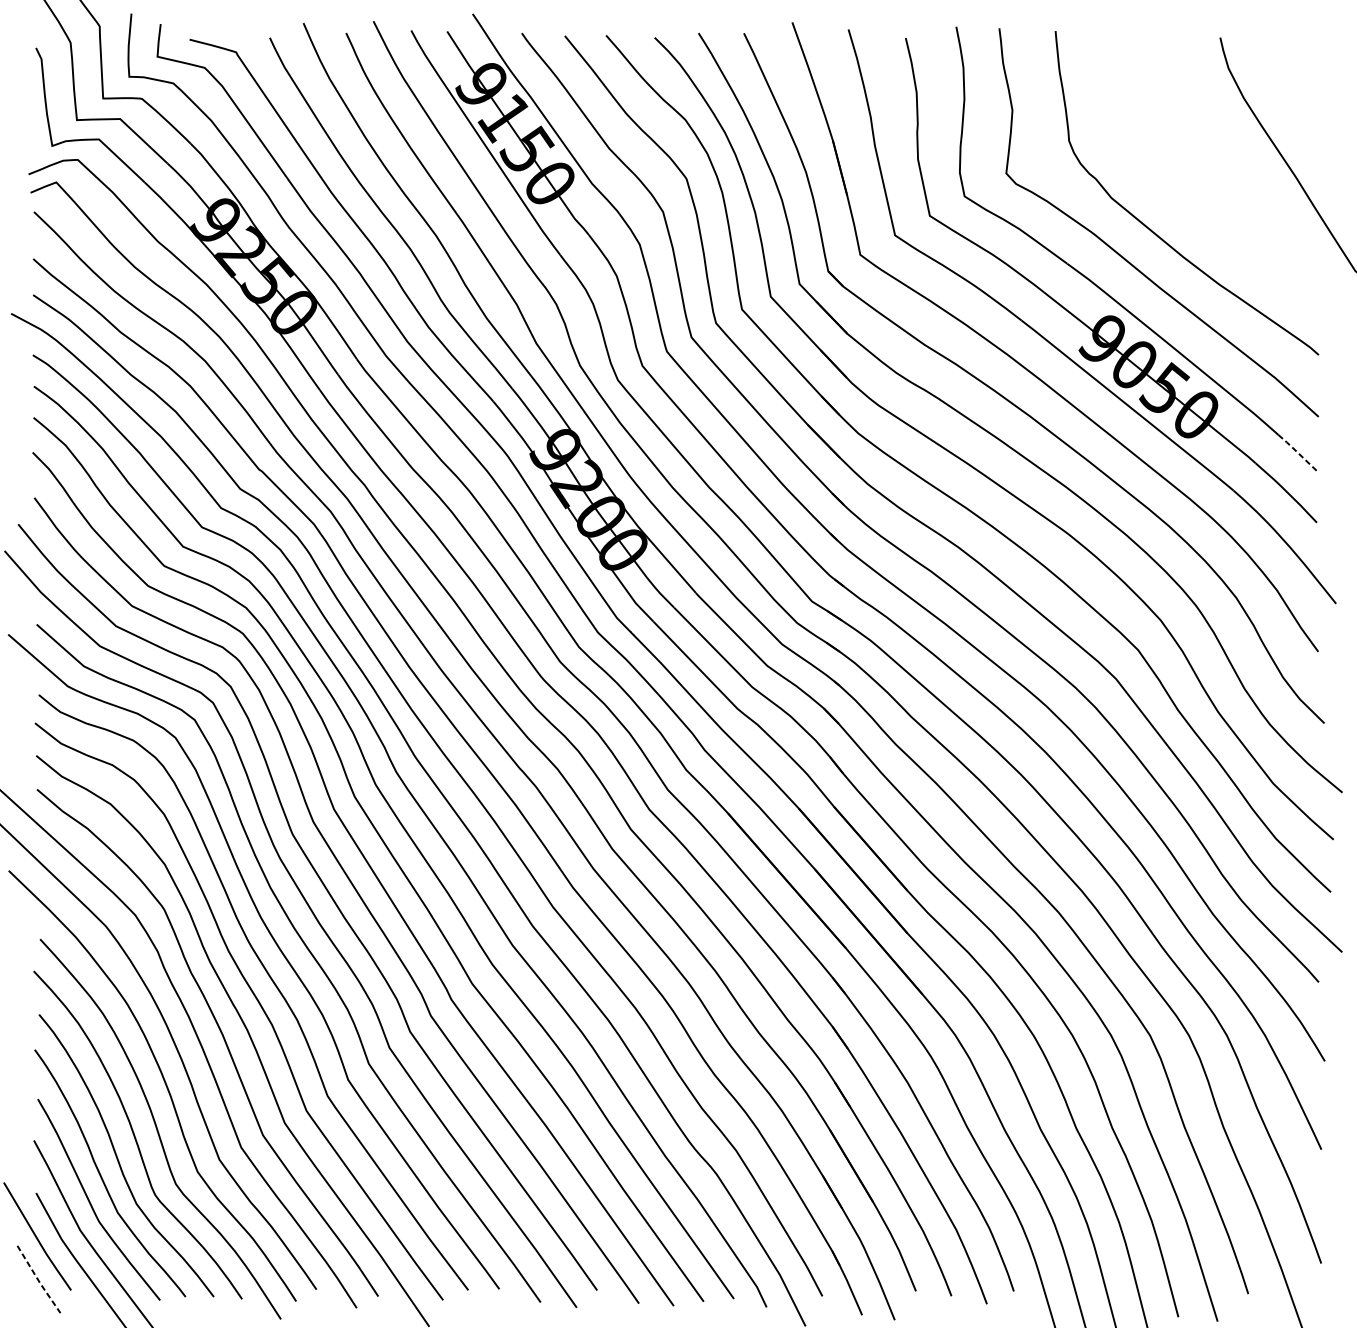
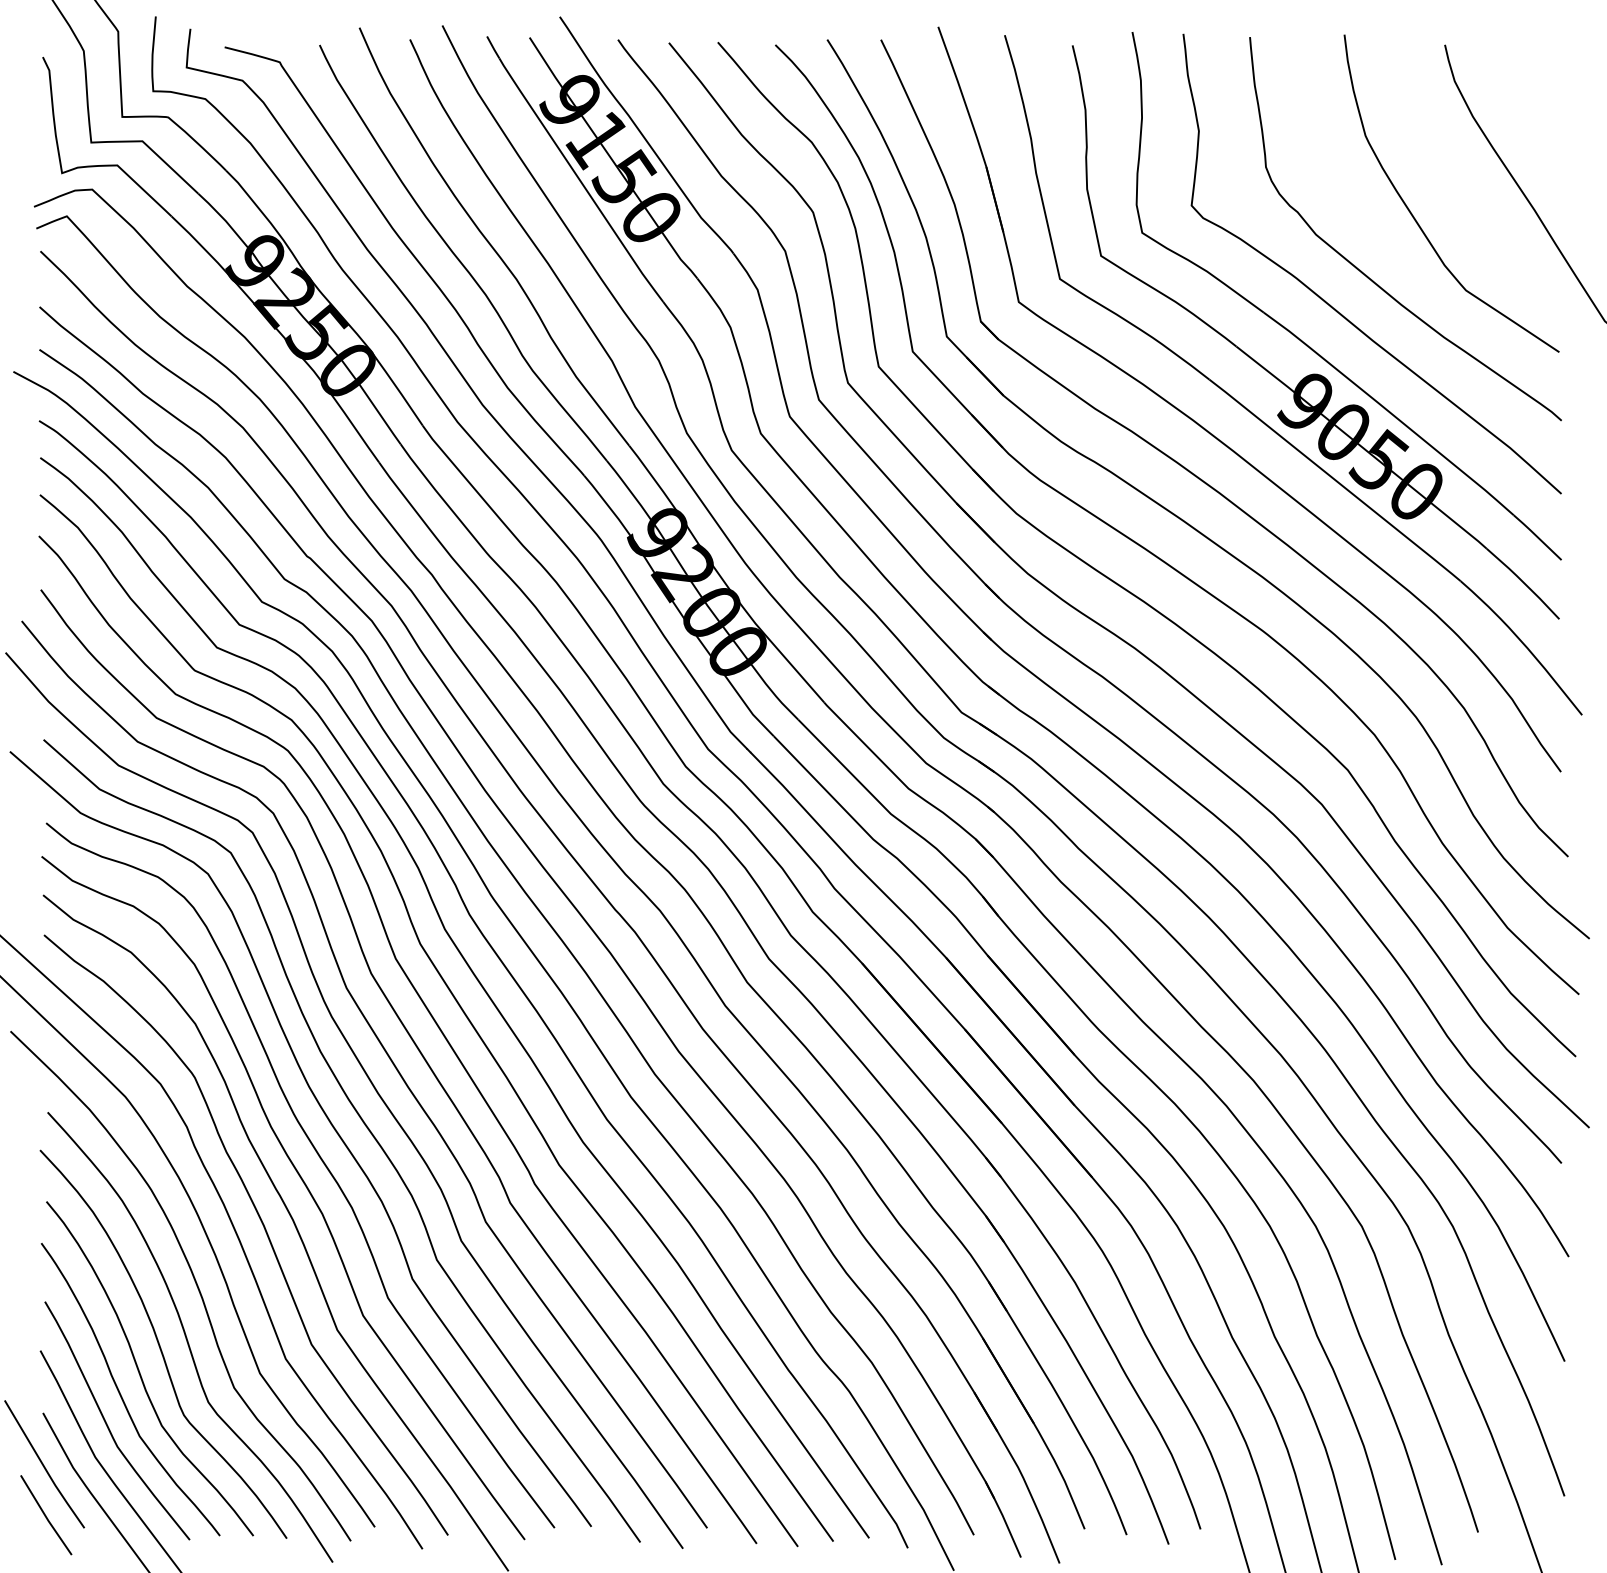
curve: (1194, 182) -> (1414, 216), added
line: (1297, 452) -> (1536, 536), dashed -> solid
line: (38, 1280) -> (45, 1516), dashed -> solid

